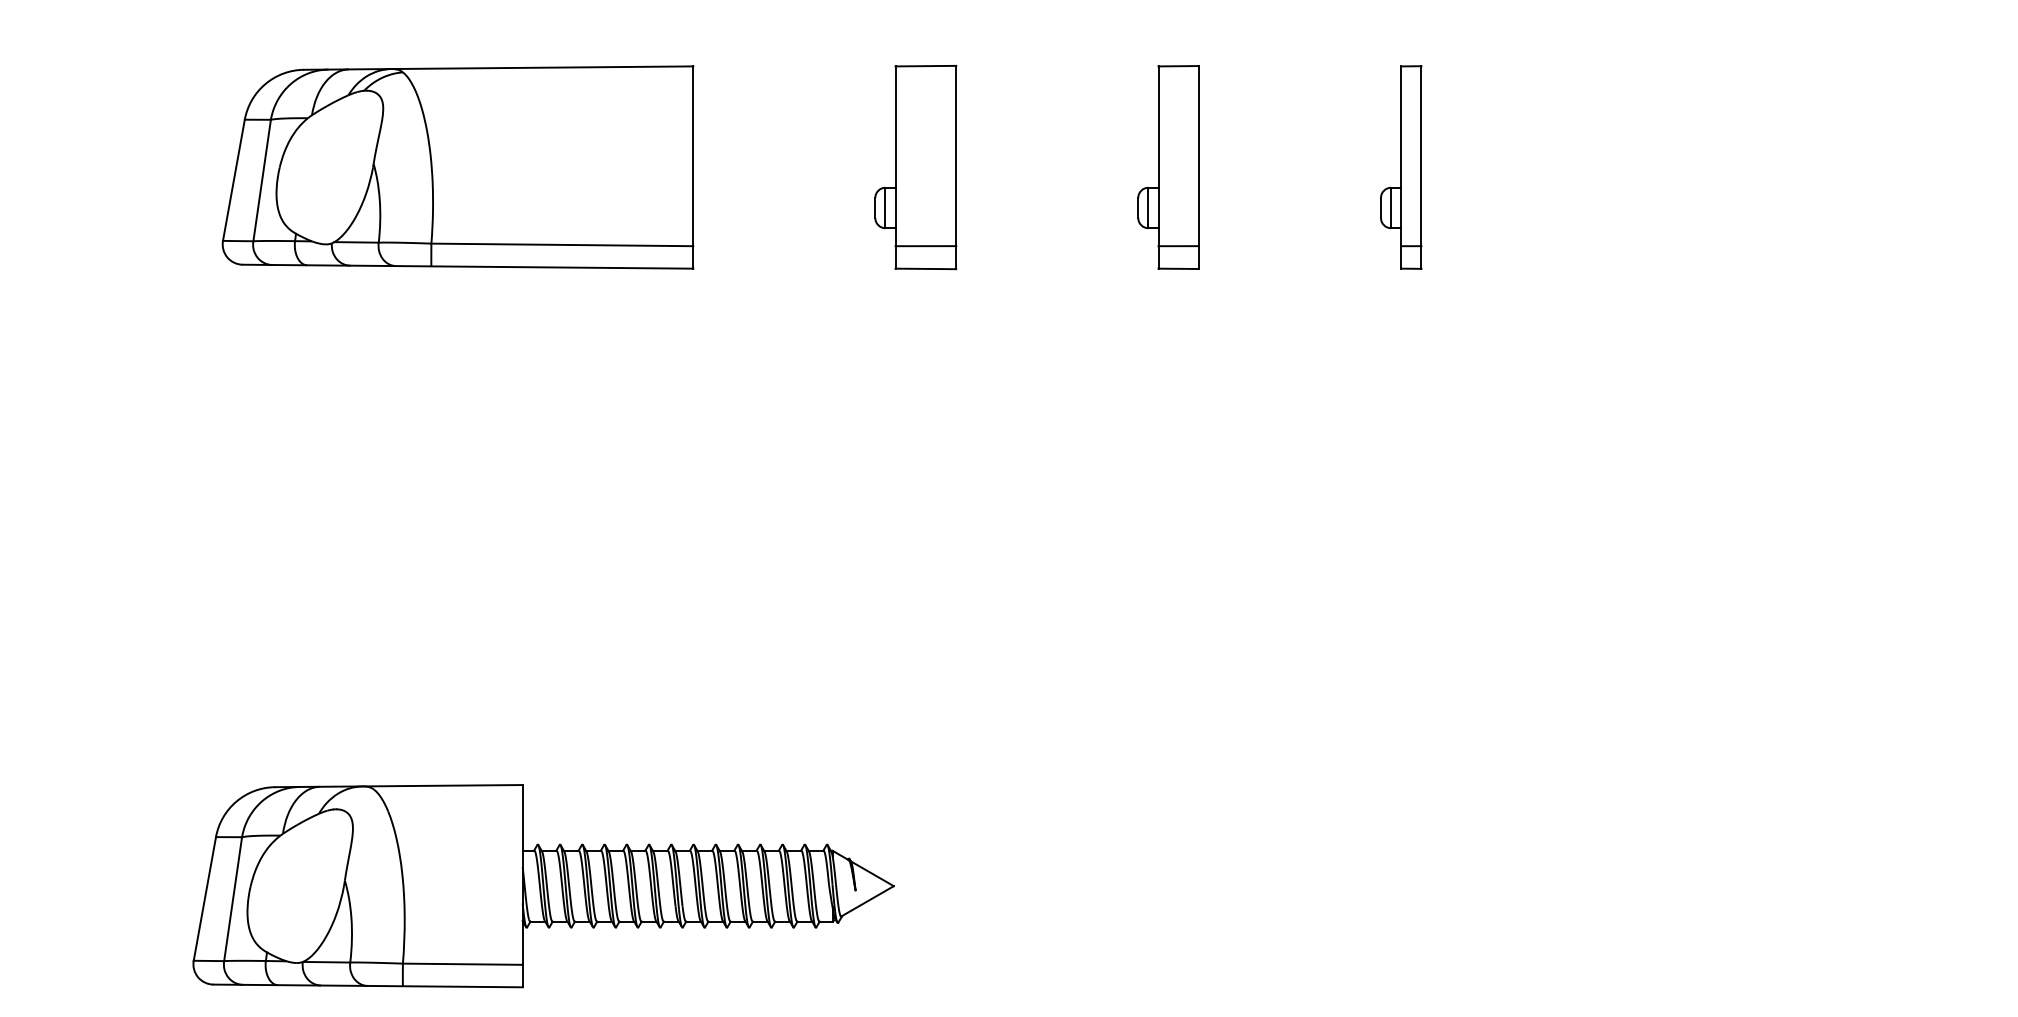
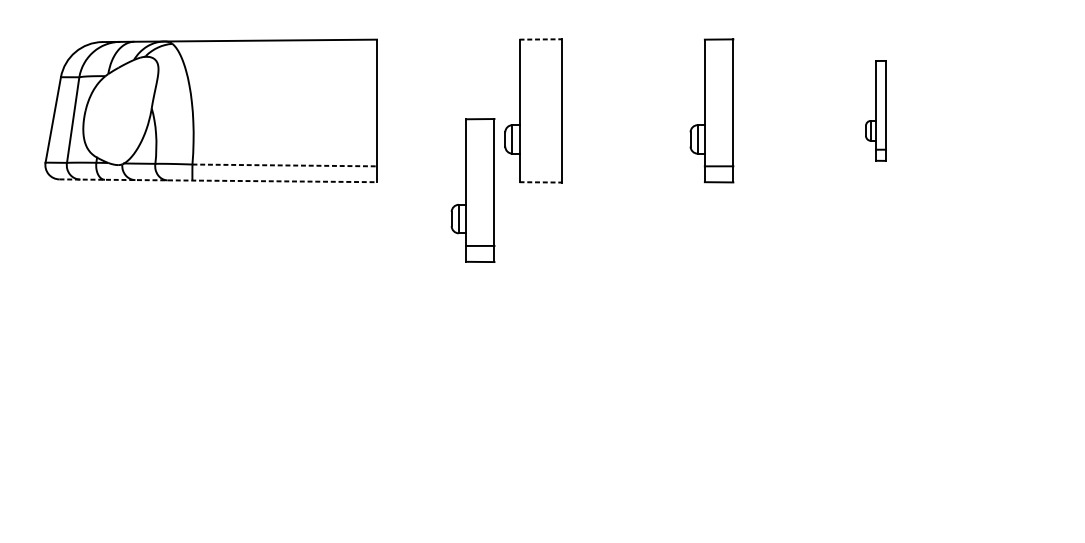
line: (926, 66) -> (541, 39), solid -> dashed
part: (1401, 167) -> (876, 110), size x0.7
line: (562, 244) -> (284, 165), solid -> dashed
line: (925, 246) -> (540, 166), removed
line: (468, 266) -> (218, 180), solid -> dashed
line: (926, 268) -> (541, 182), solid -> dashed
part: (829, 280) -> (472, 190), added

